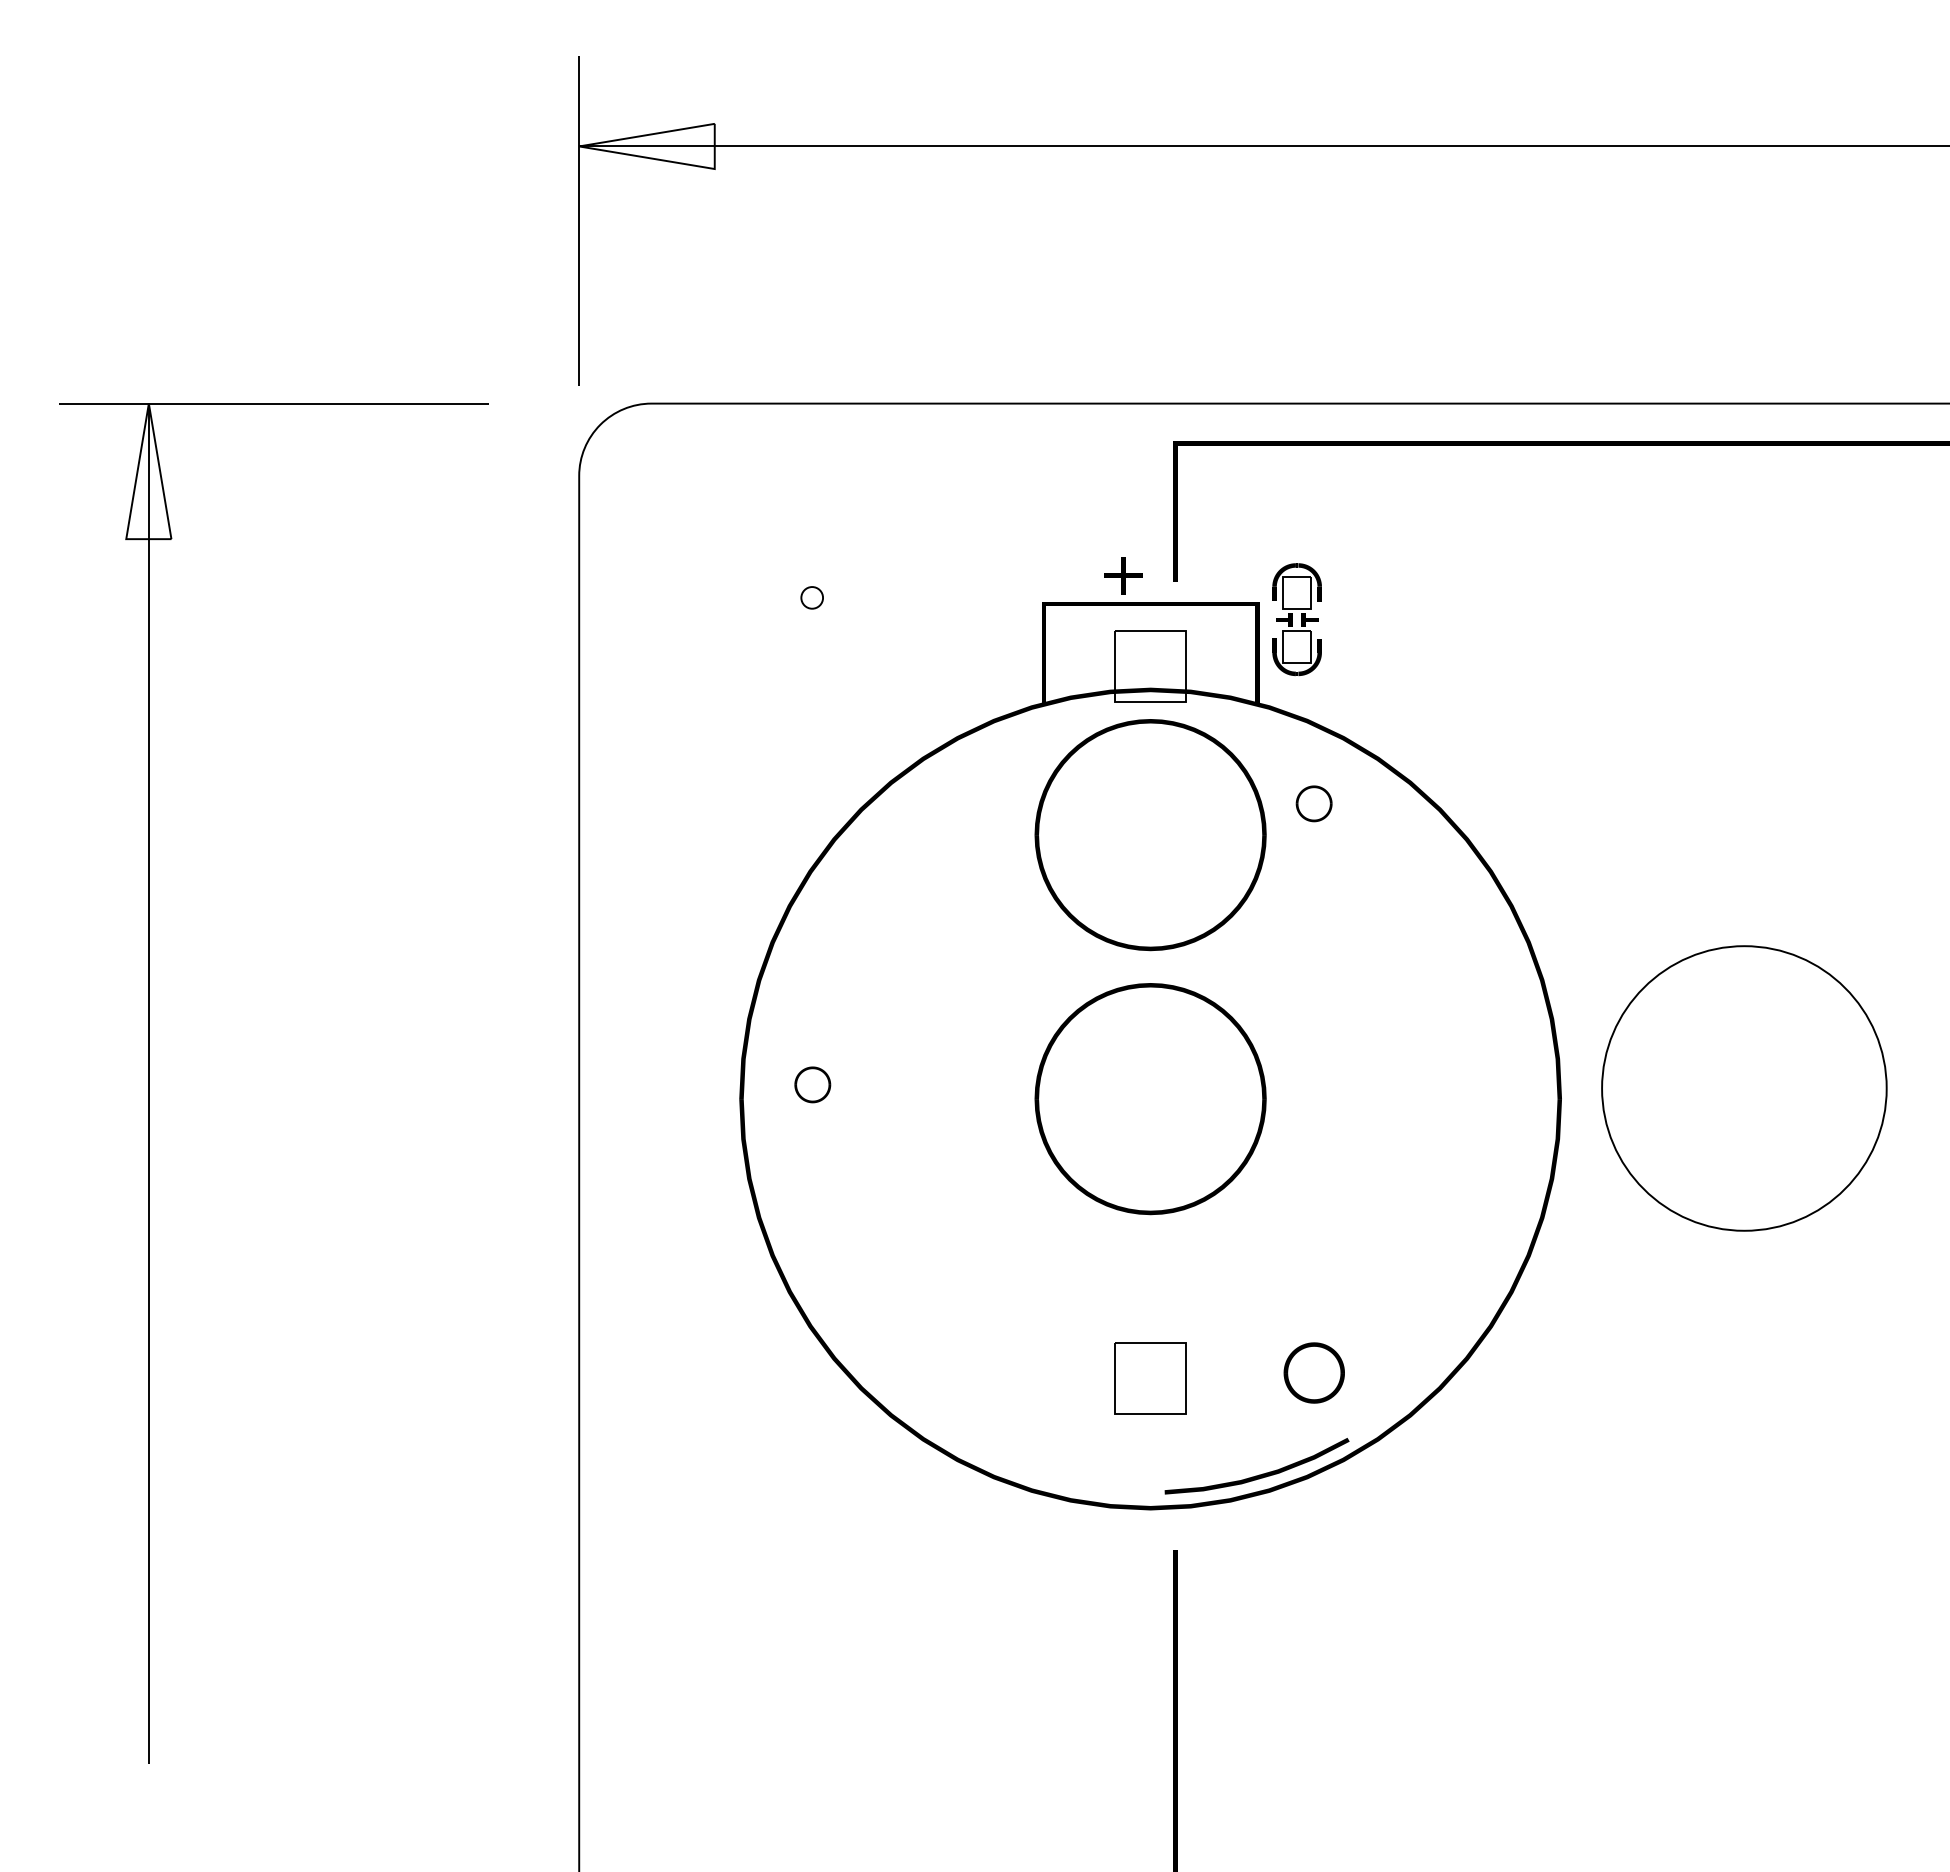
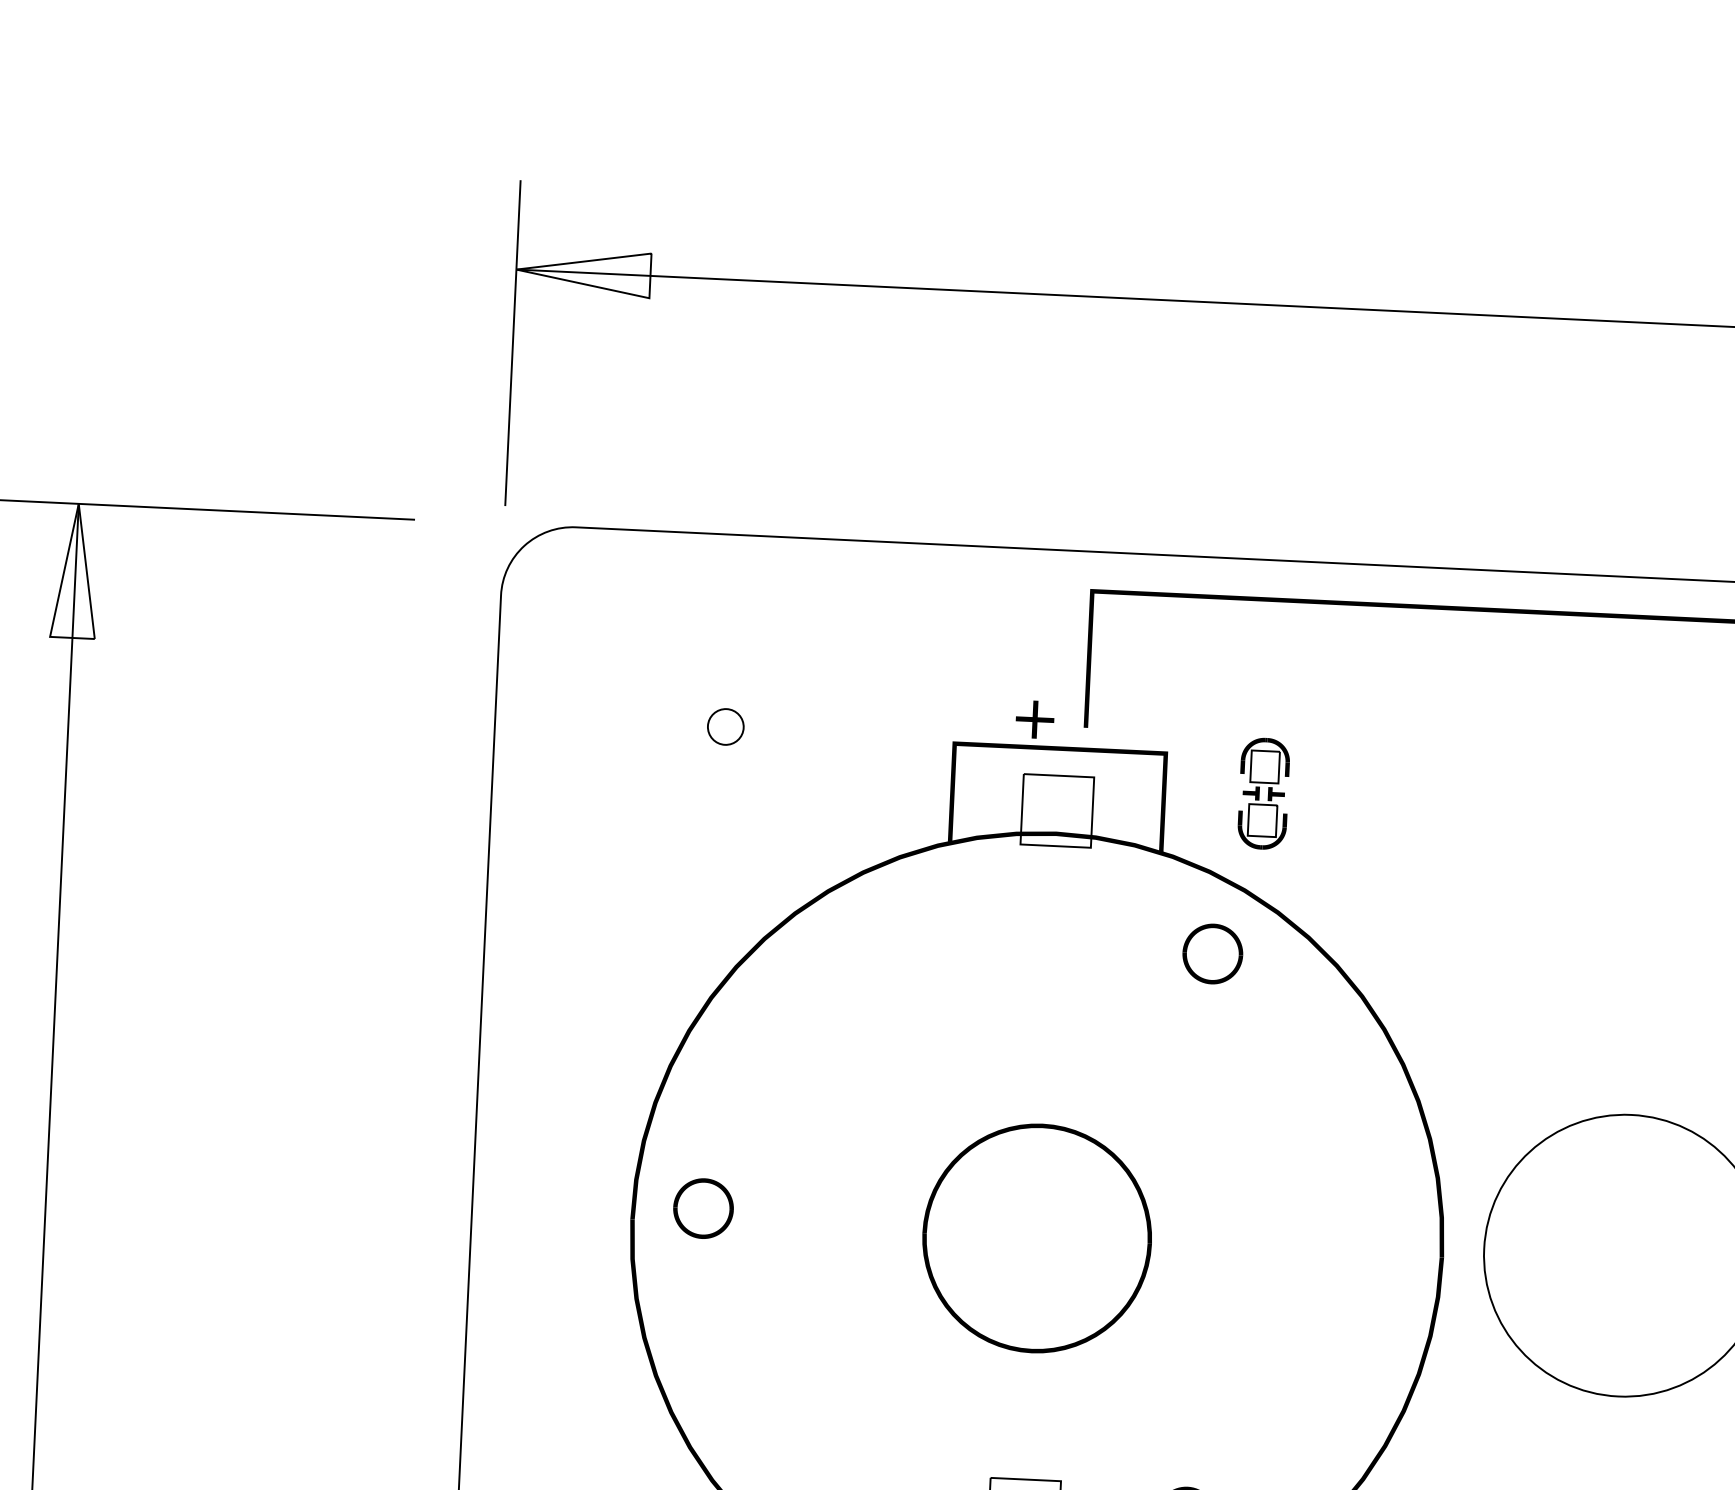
circle: (812, 597) -> (726, 726), size x1.67
part: (1296, 619) -> (1263, 793), moved
part: (1313, 803) -> (1212, 953), size x1.67
part: (1150, 835) -> (1049, 977), removed
part: (812, 1084) -> (703, 1208), size x1.67

